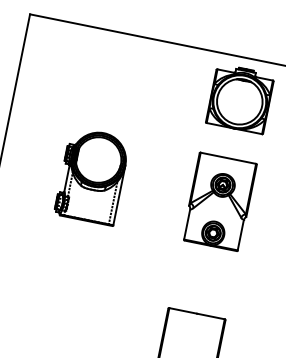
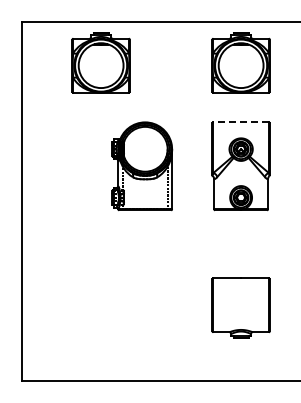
part: (100, 70) -> (100, 62), added
line: (228, 158) -> (241, 122), solid -> dashed
part: (92, 176) -> (142, 166), moved

